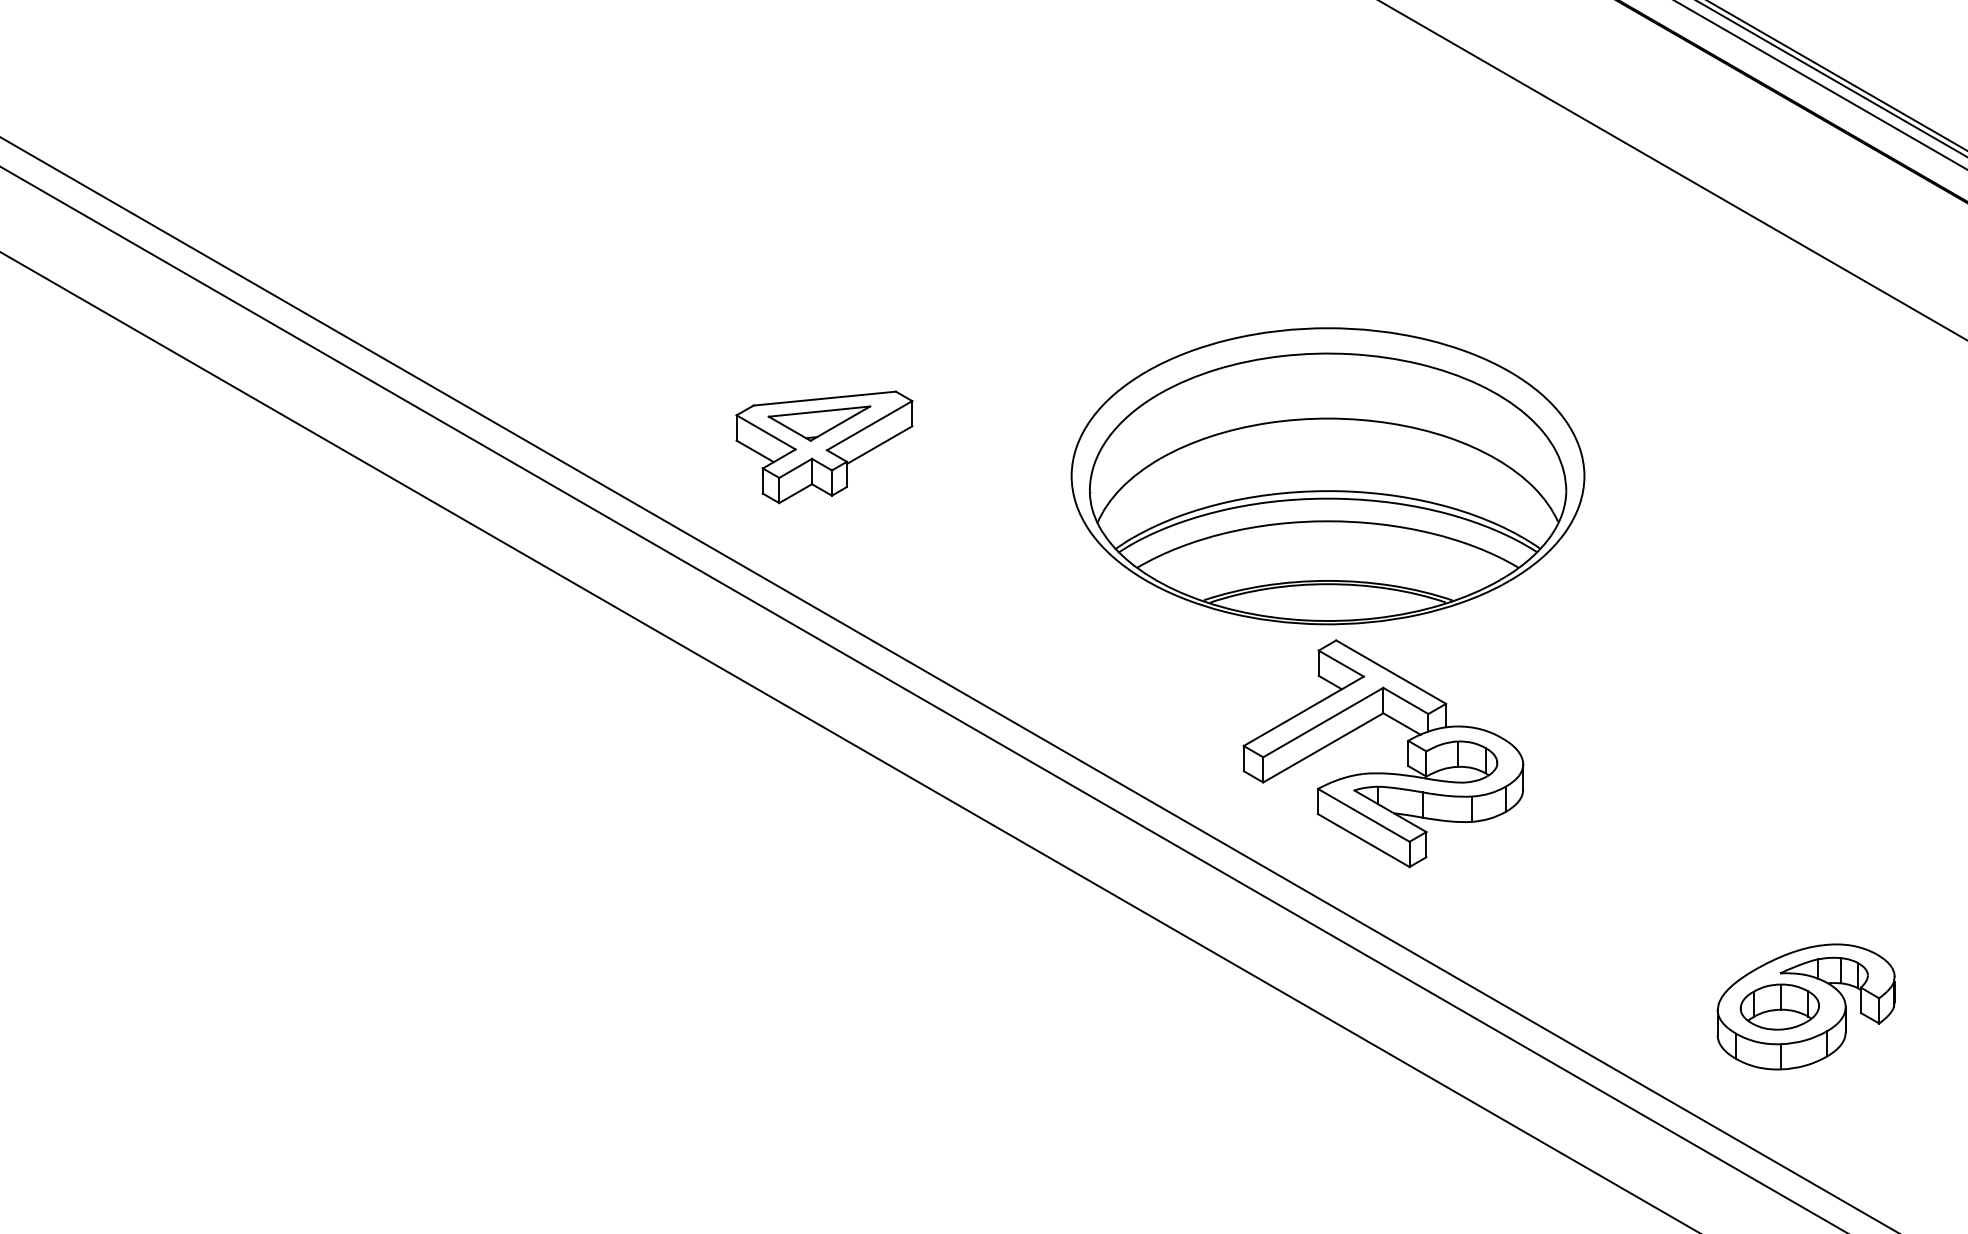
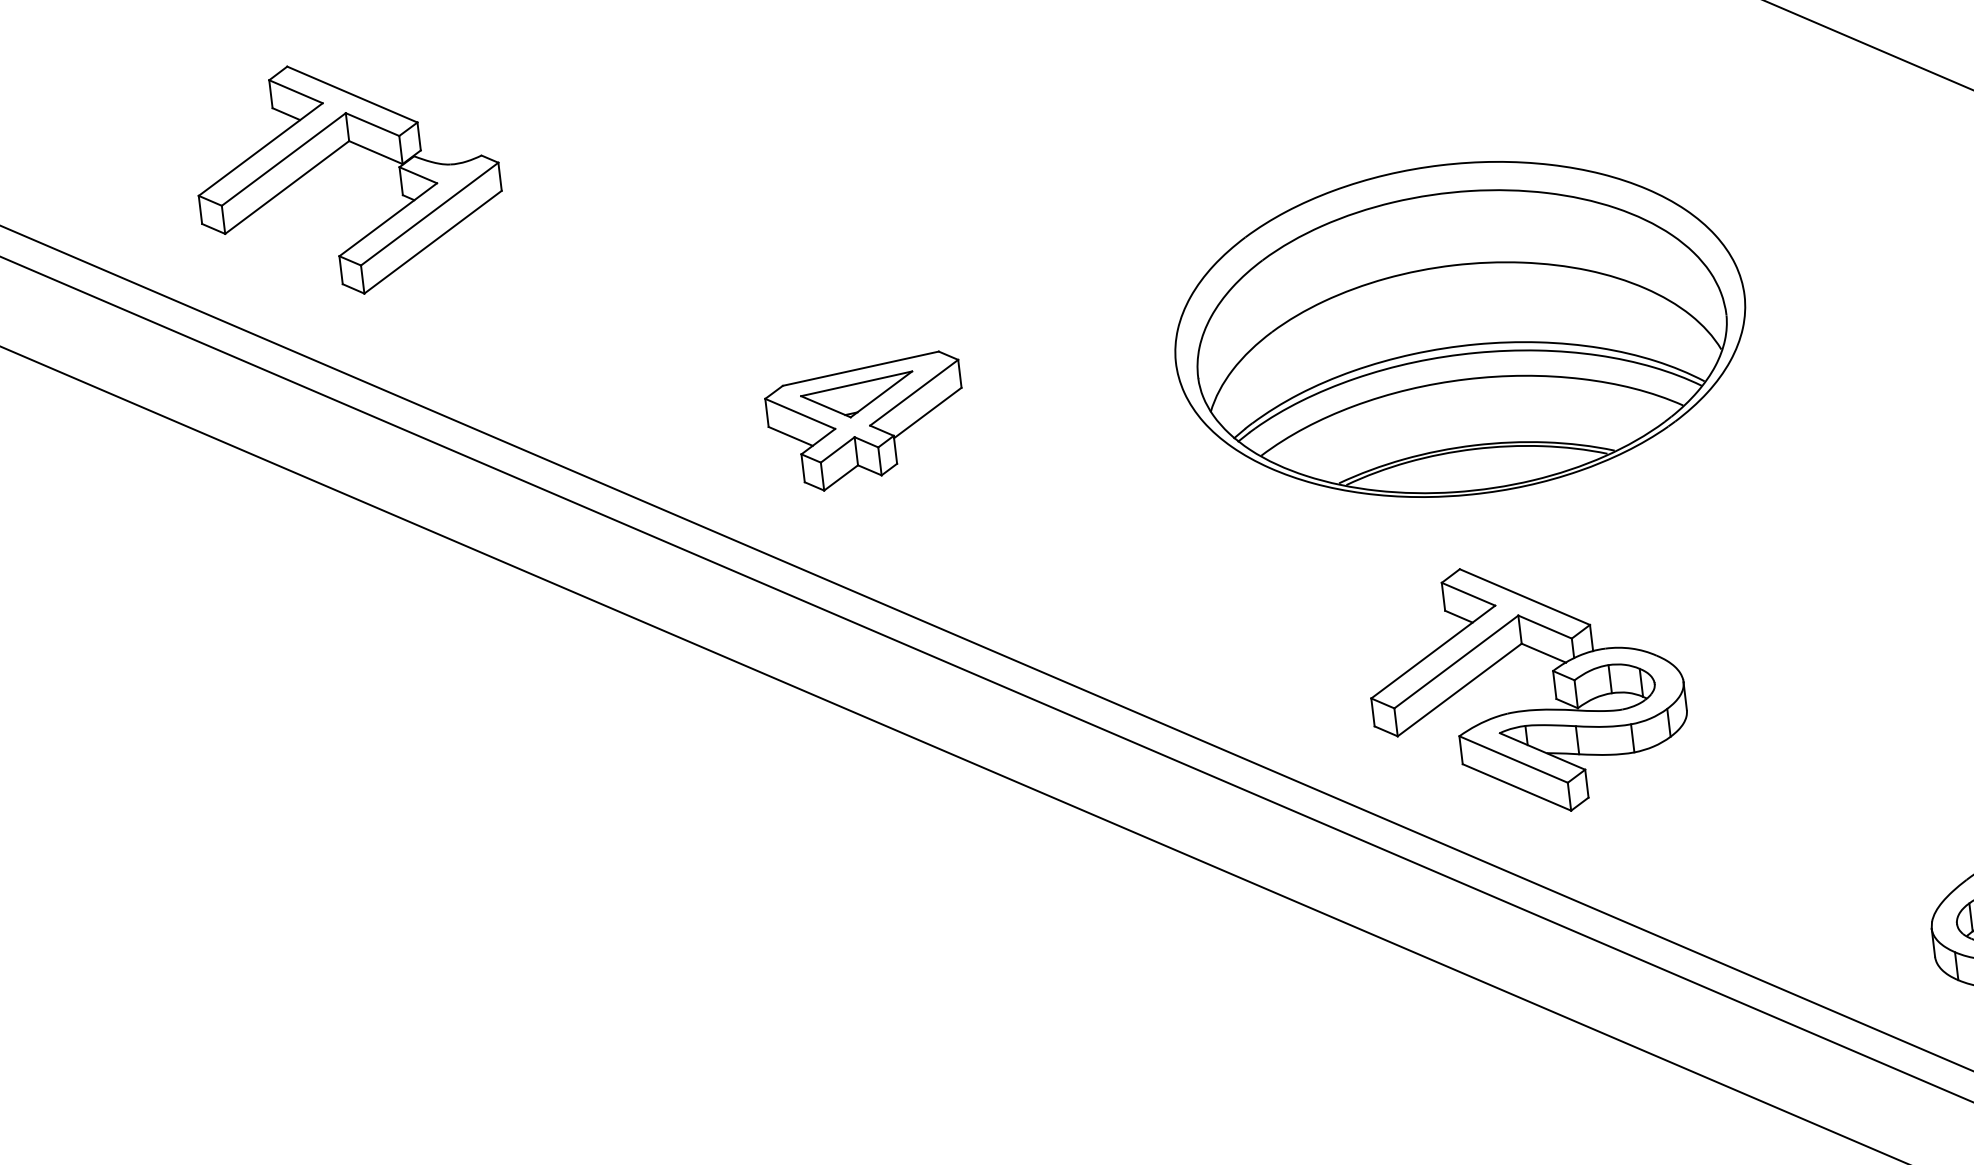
part: (376, 153) -> (331, 156), added
part: (1327, 476) -> (1459, 329), moved

